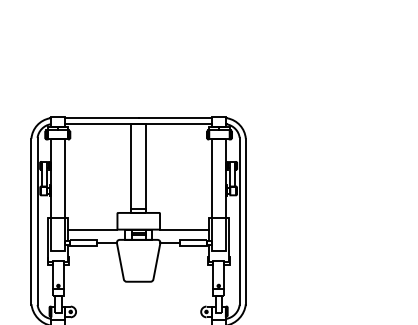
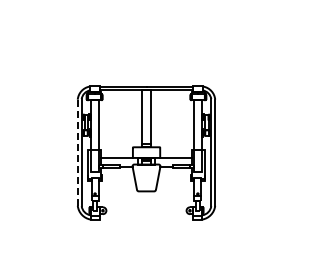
line: (31, 222) -> (77, 153), solid -> dashed

